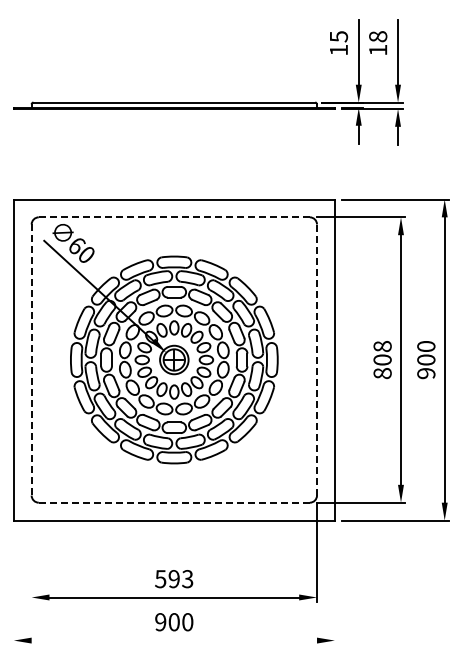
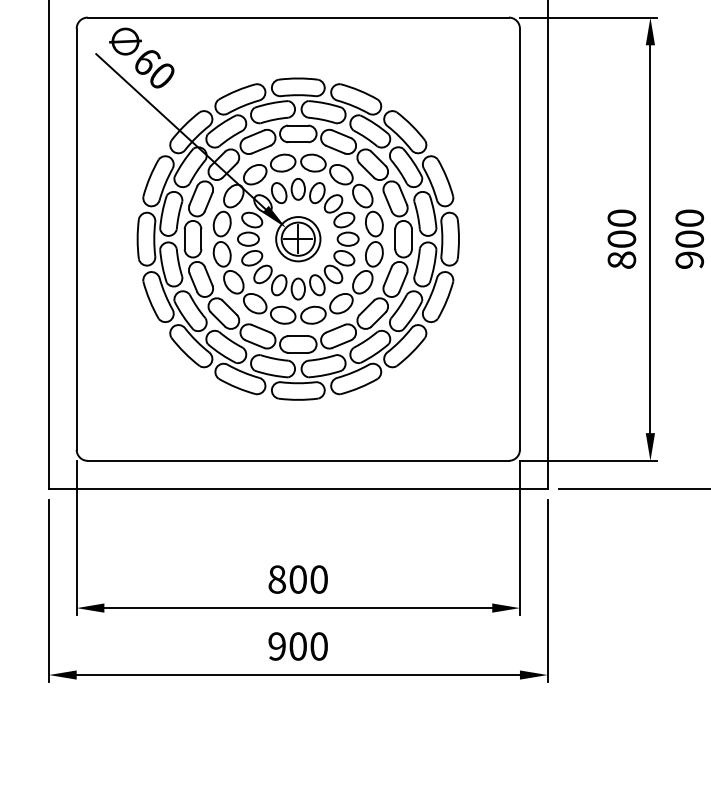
line: (174, 217) -> (298, 17), dashed -> solid
text: (382, 346) -> (621, 218), 808 -> 800
line: (31, 360) -> (76, 239), dashed -> solid
line: (317, 360) -> (520, 239), dashed -> solid
line: (174, 502) -> (298, 460), dashed -> solid
line: (31, 551) -> (76, 536), added
text: (174, 579) -> (298, 580), 593 -> 800
line: (13, 586) -> (48, 591), added
line: (334, 586) -> (547, 591), added
line: (174, 640) -> (298, 674), added

